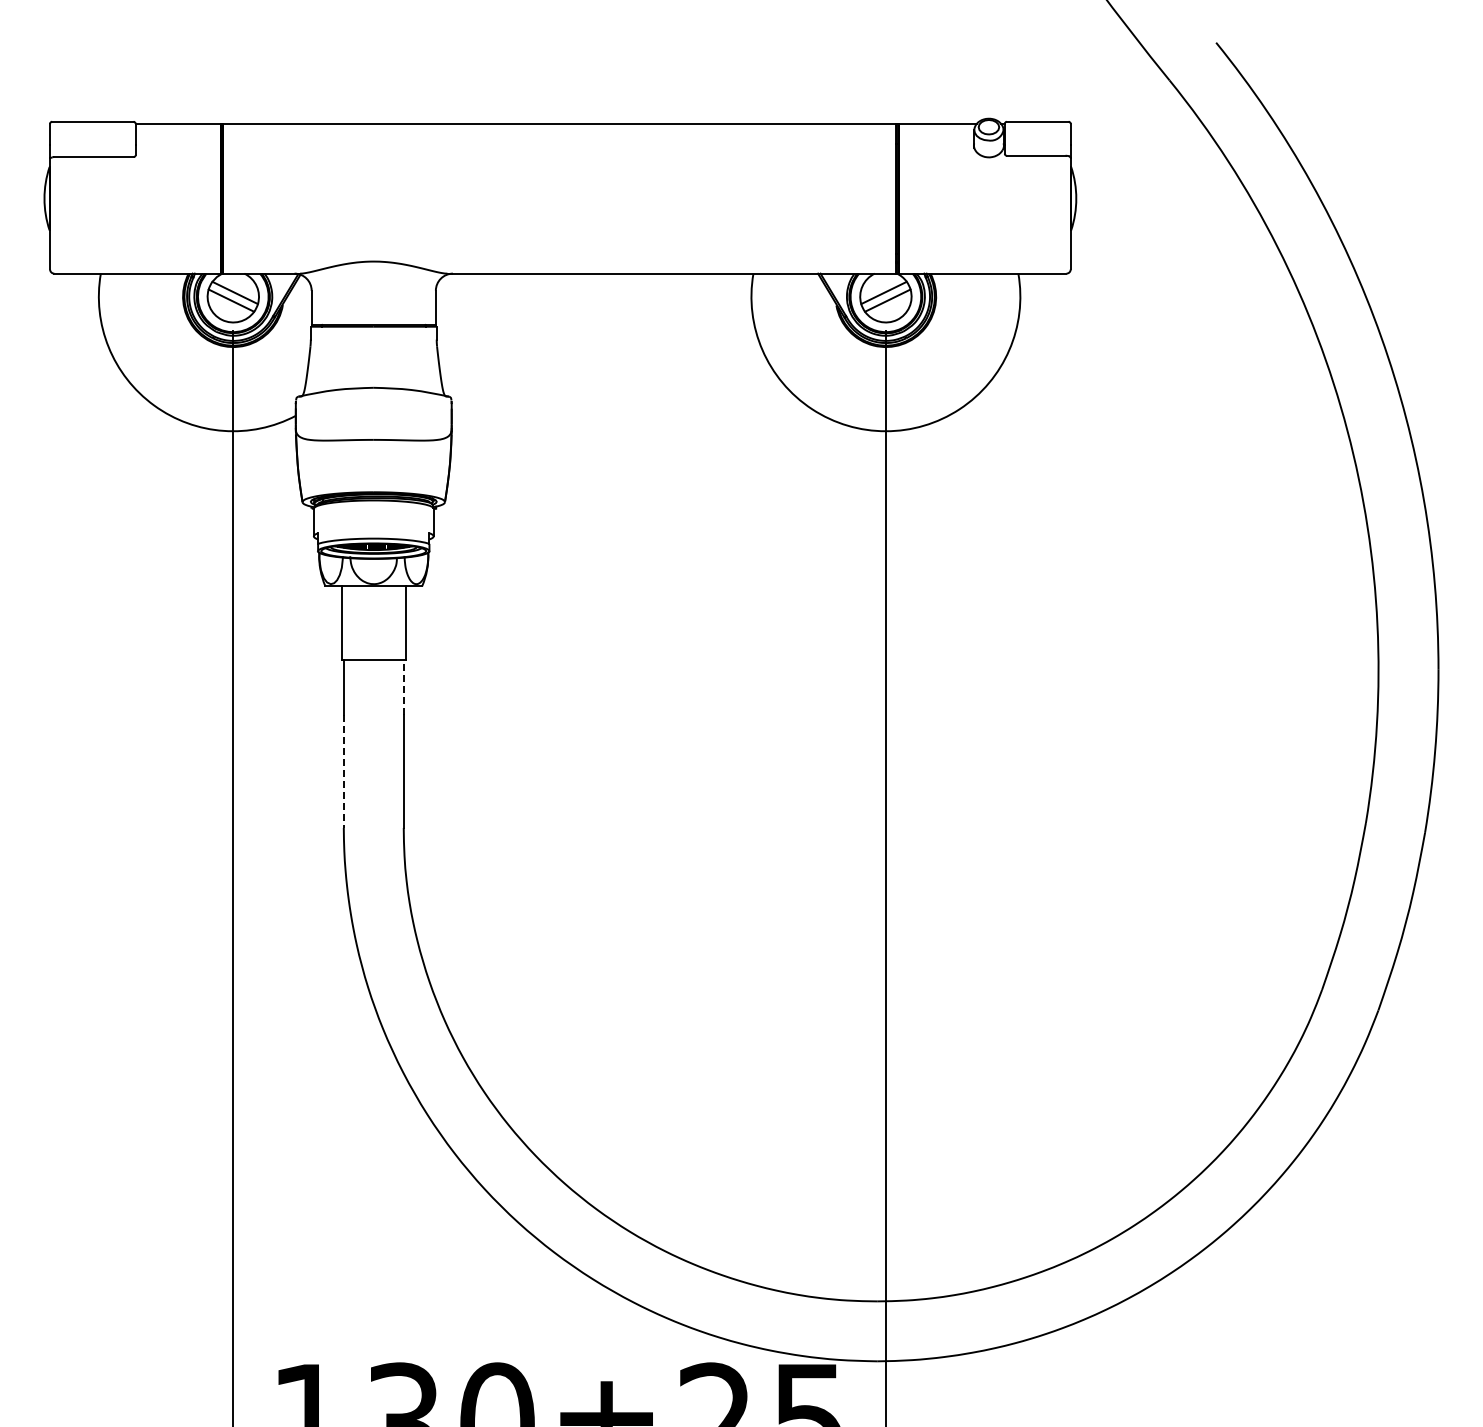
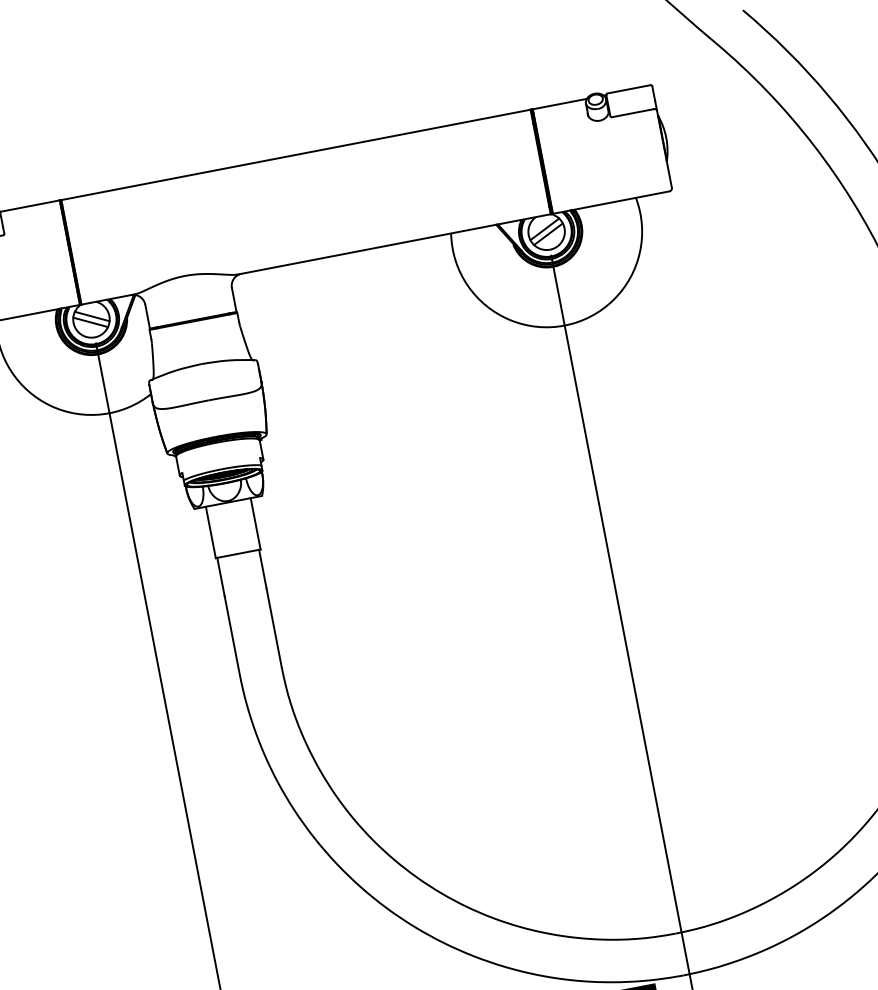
line: (403, 687) -> (262, 569), dashed -> solid
line: (343, 772) -> (232, 636), dashed -> solid

